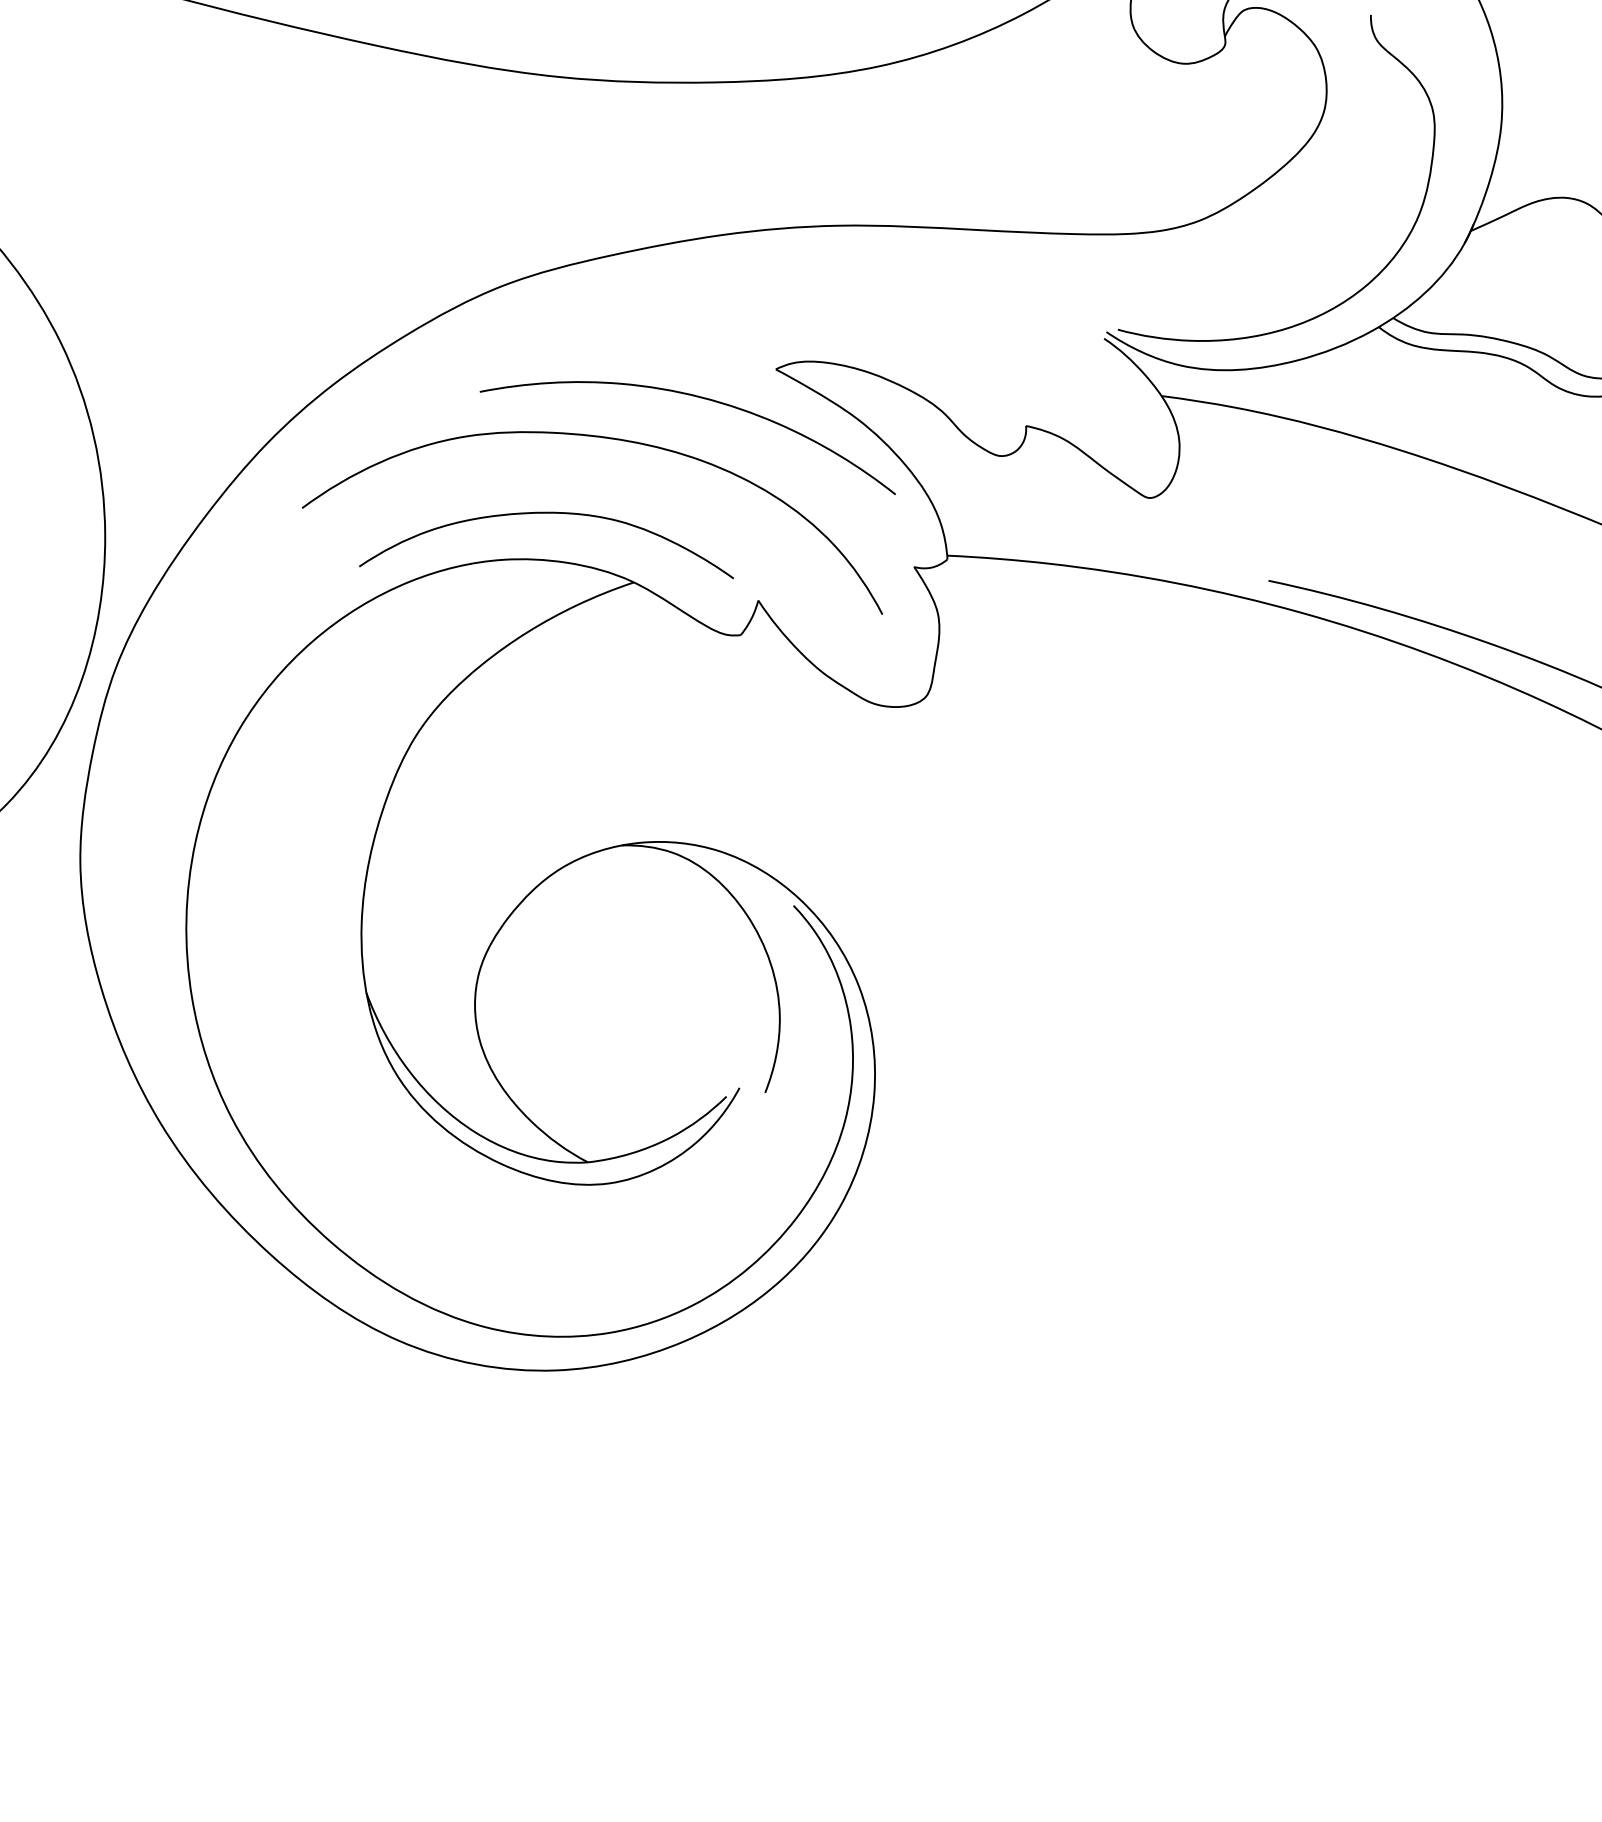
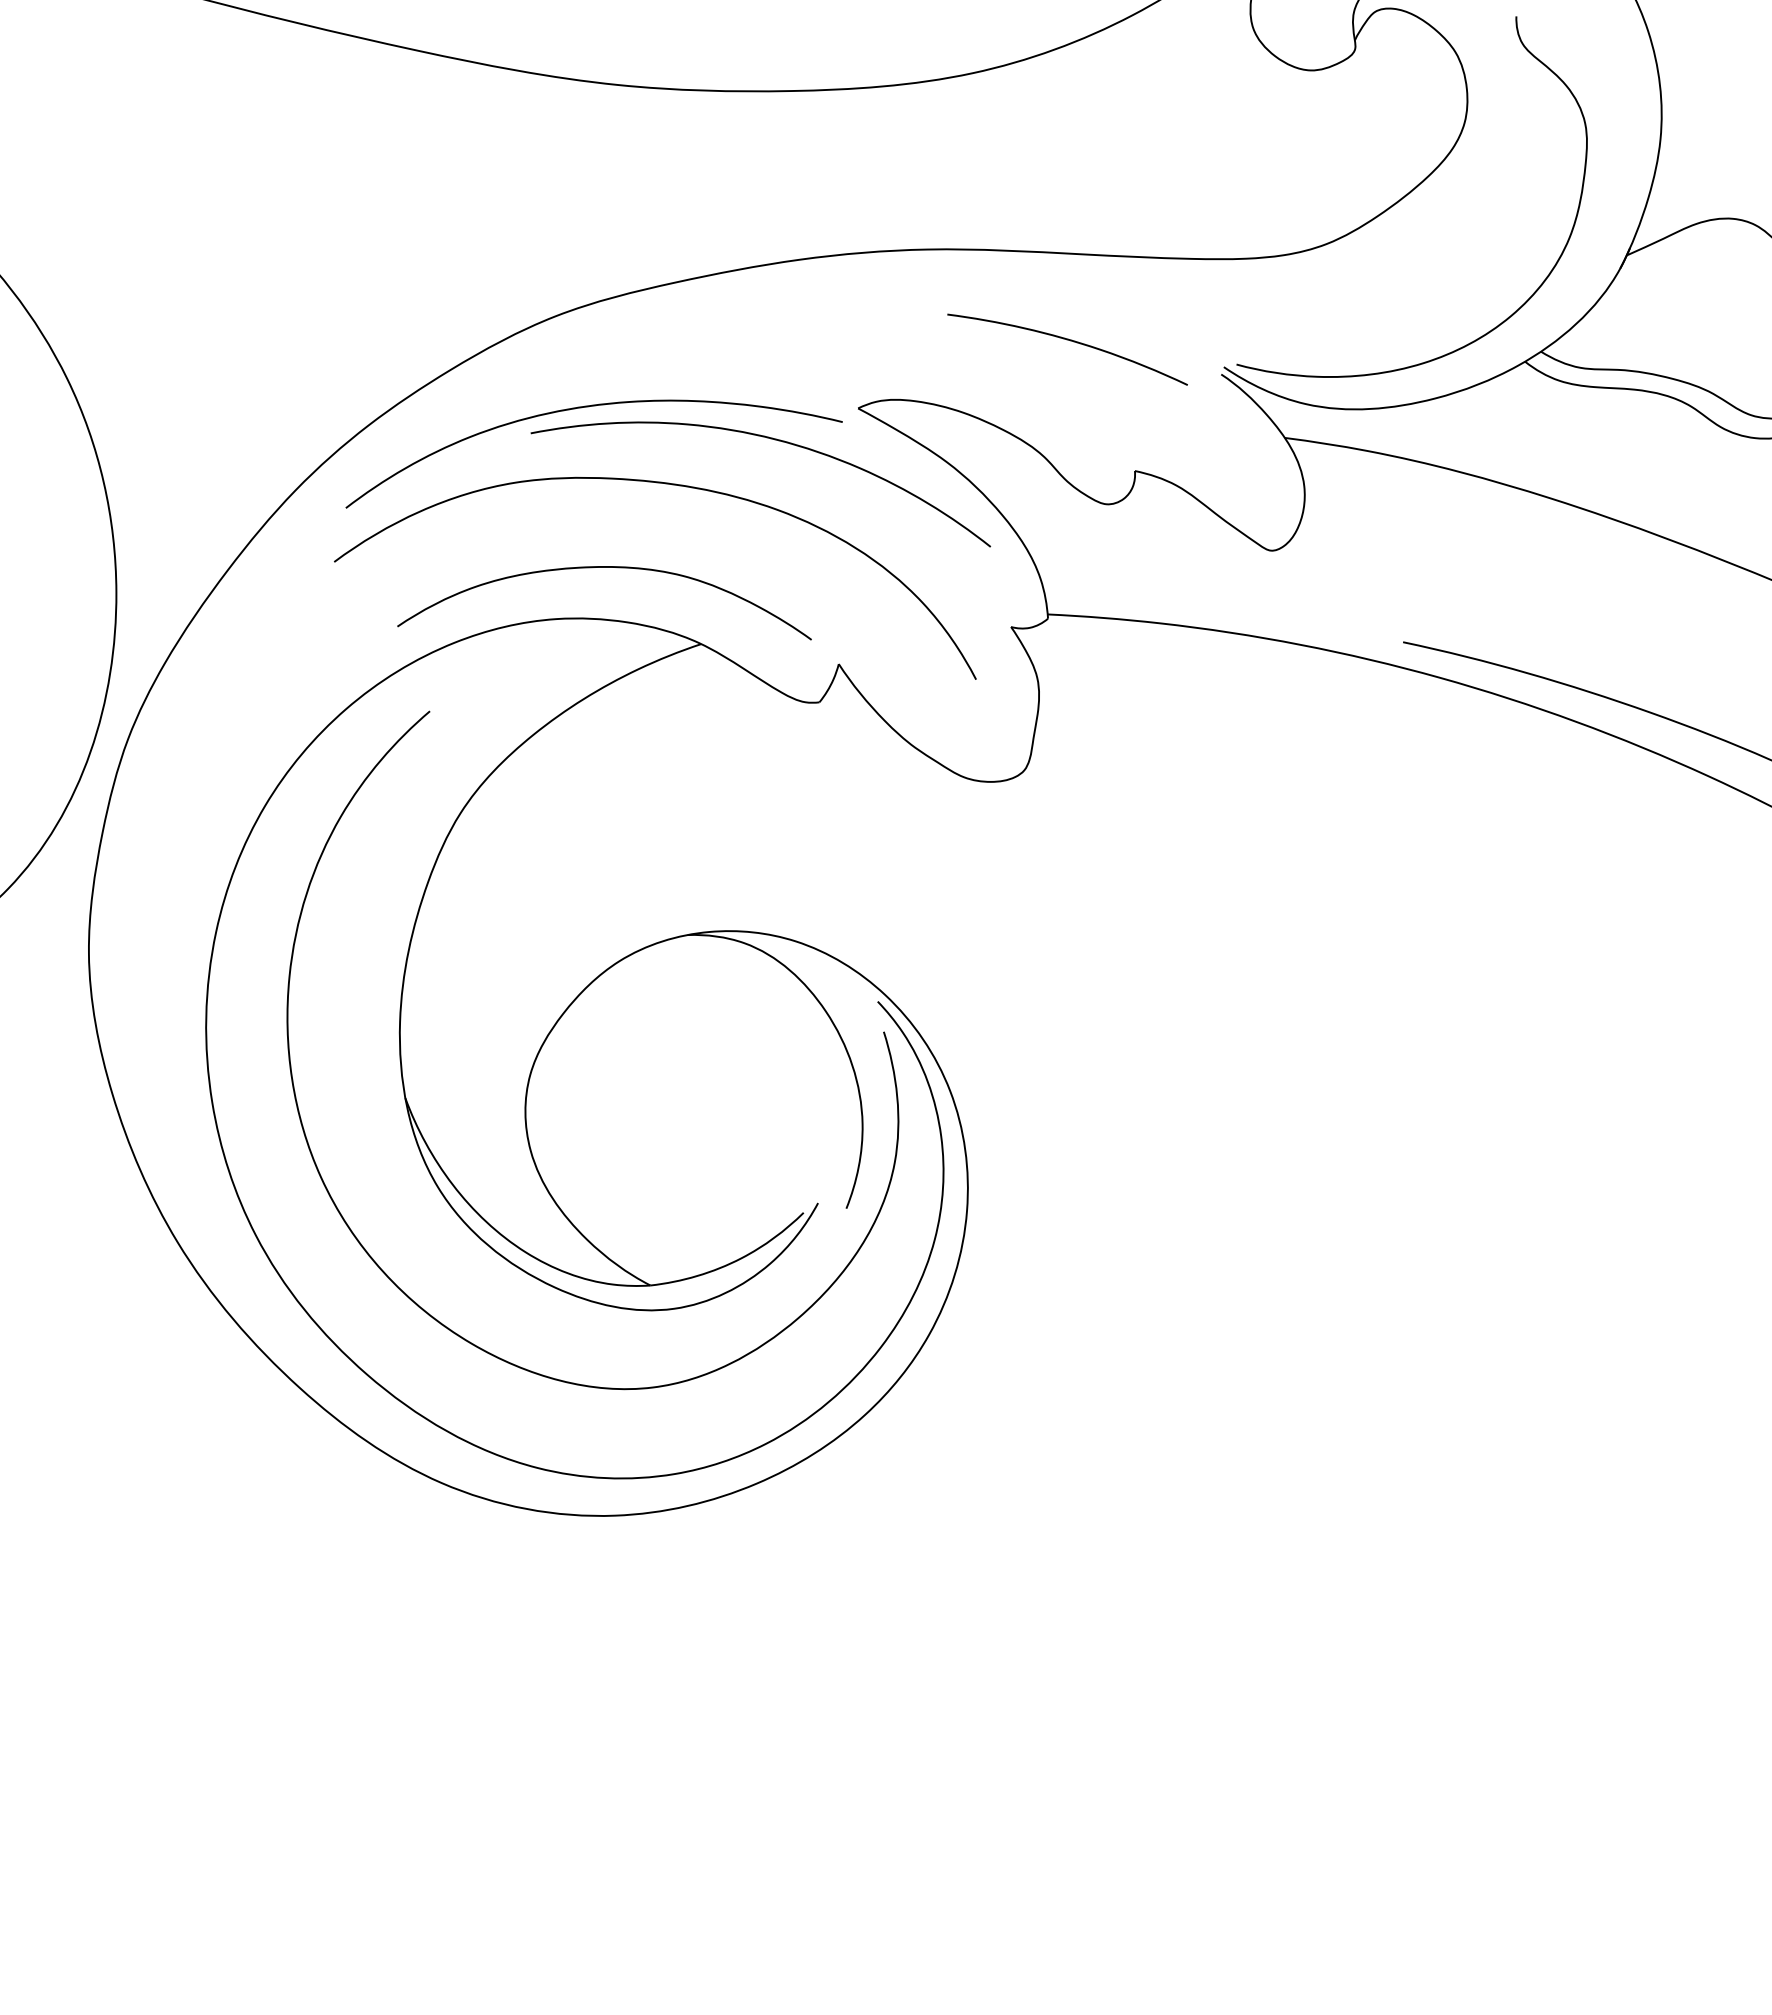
curve: (967, 308) -> (1070, 341), added
curve: (532, 368) -> (588, 407), added
curve: (798, 935) -> (883, 1034), added

